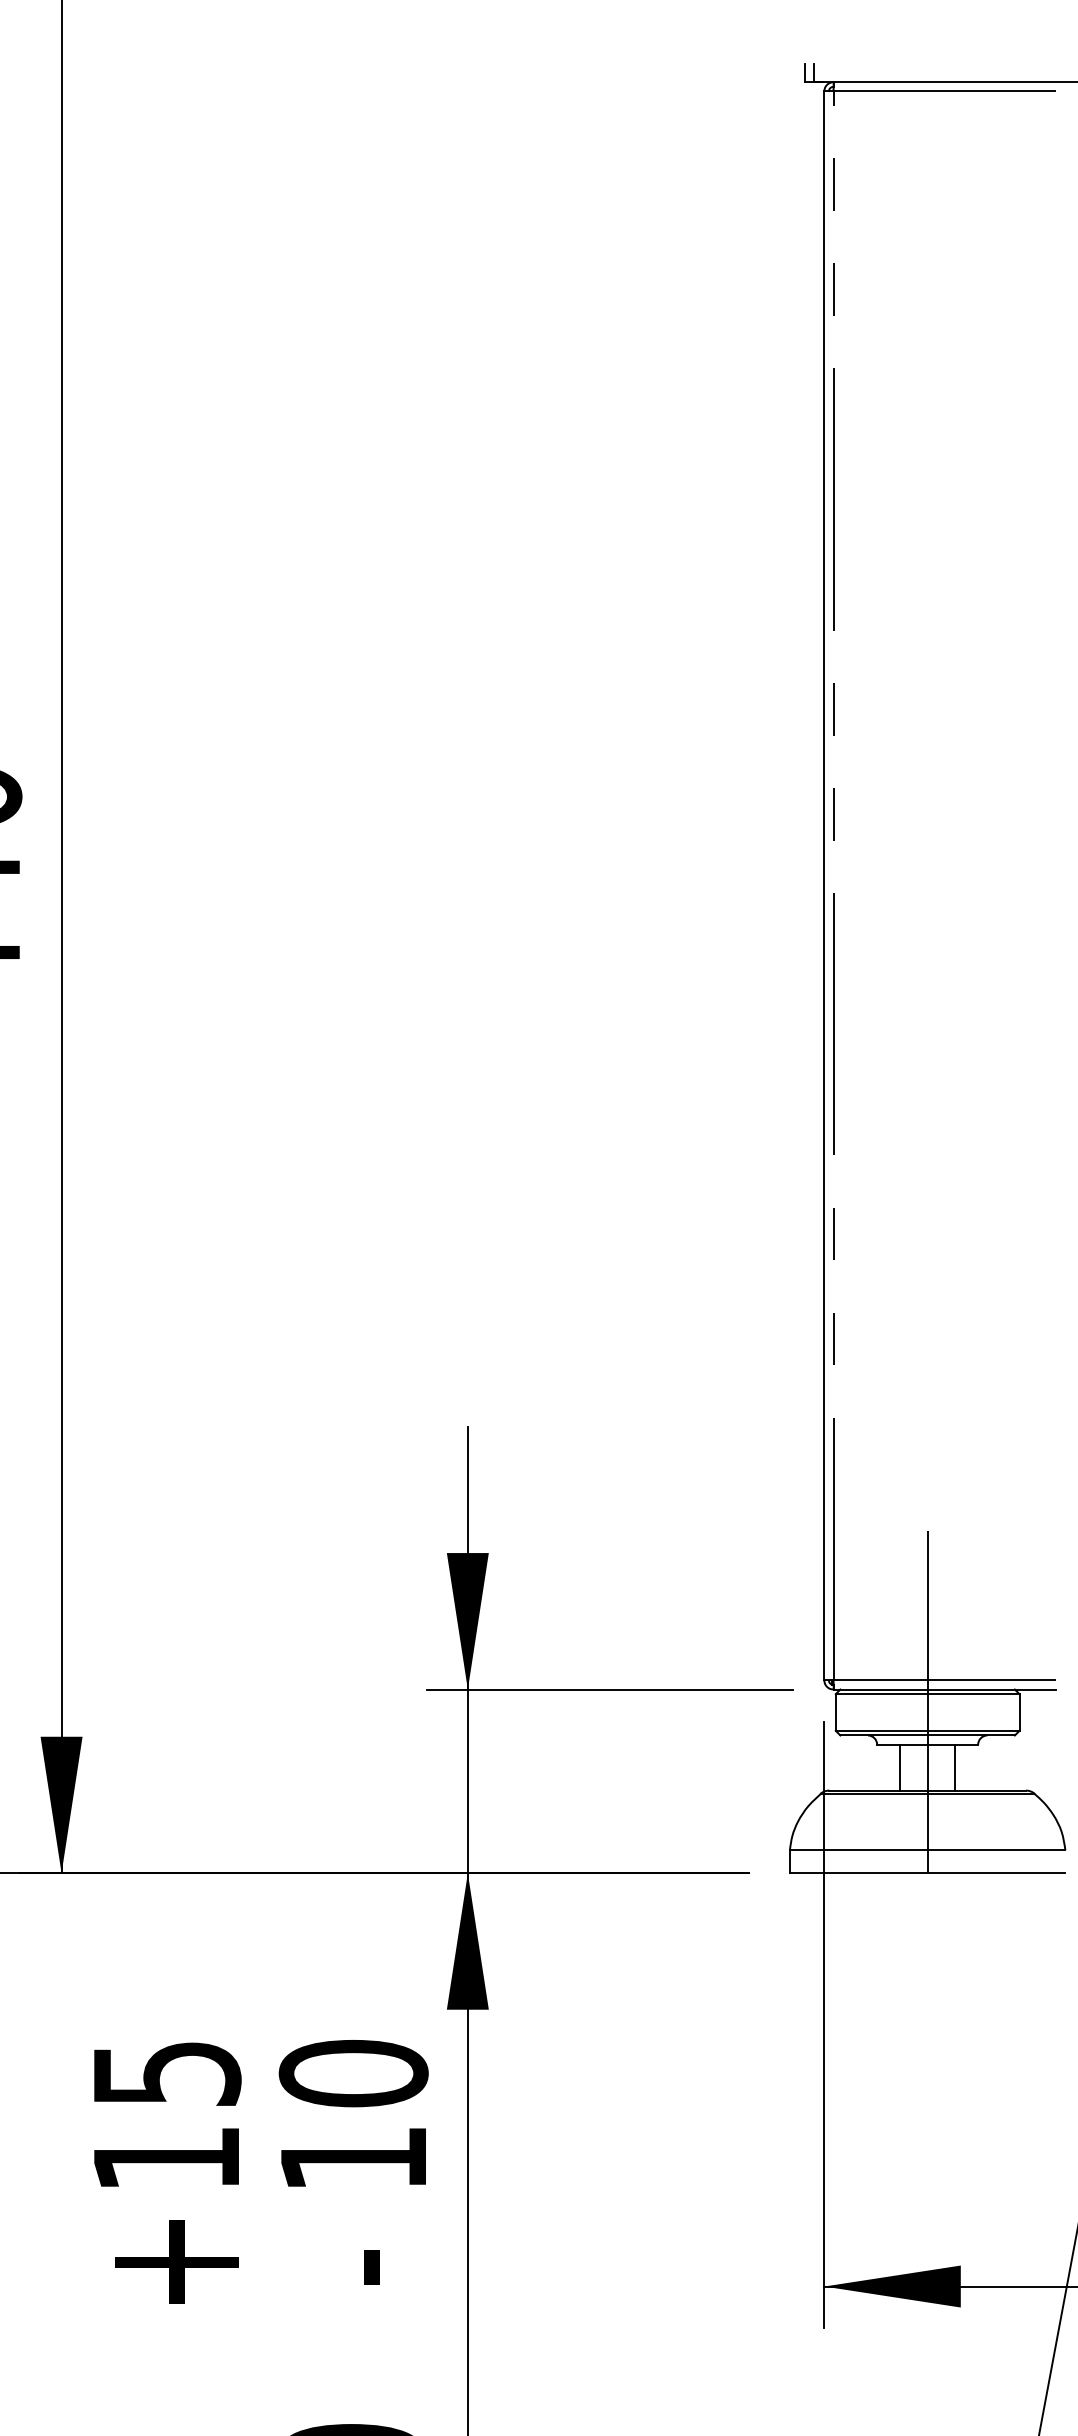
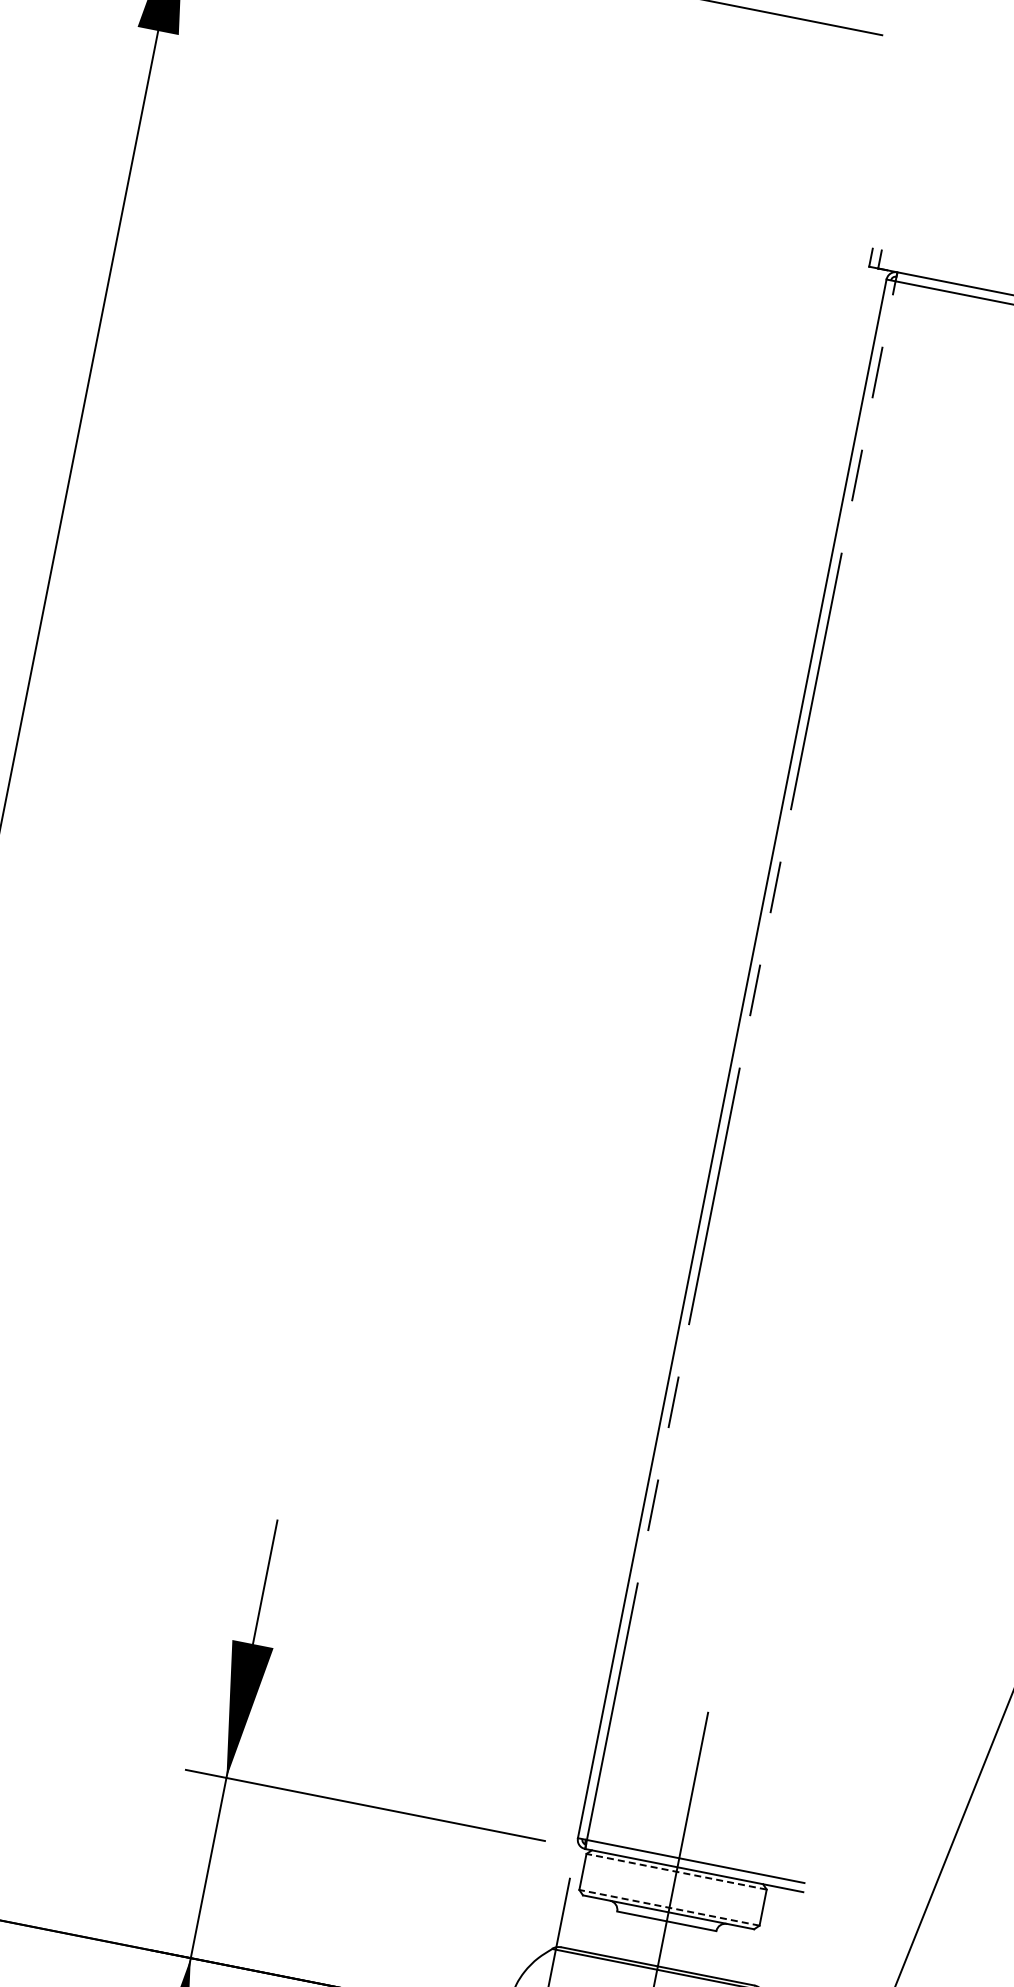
line: (927, 1694) -> (676, 1872), solid -> dashed
line: (927, 1730) -> (669, 1907), solid -> dashed
line: (900, 1767) -> (635, 1938), removed
line: (955, 1767) -> (689, 1949), removed

